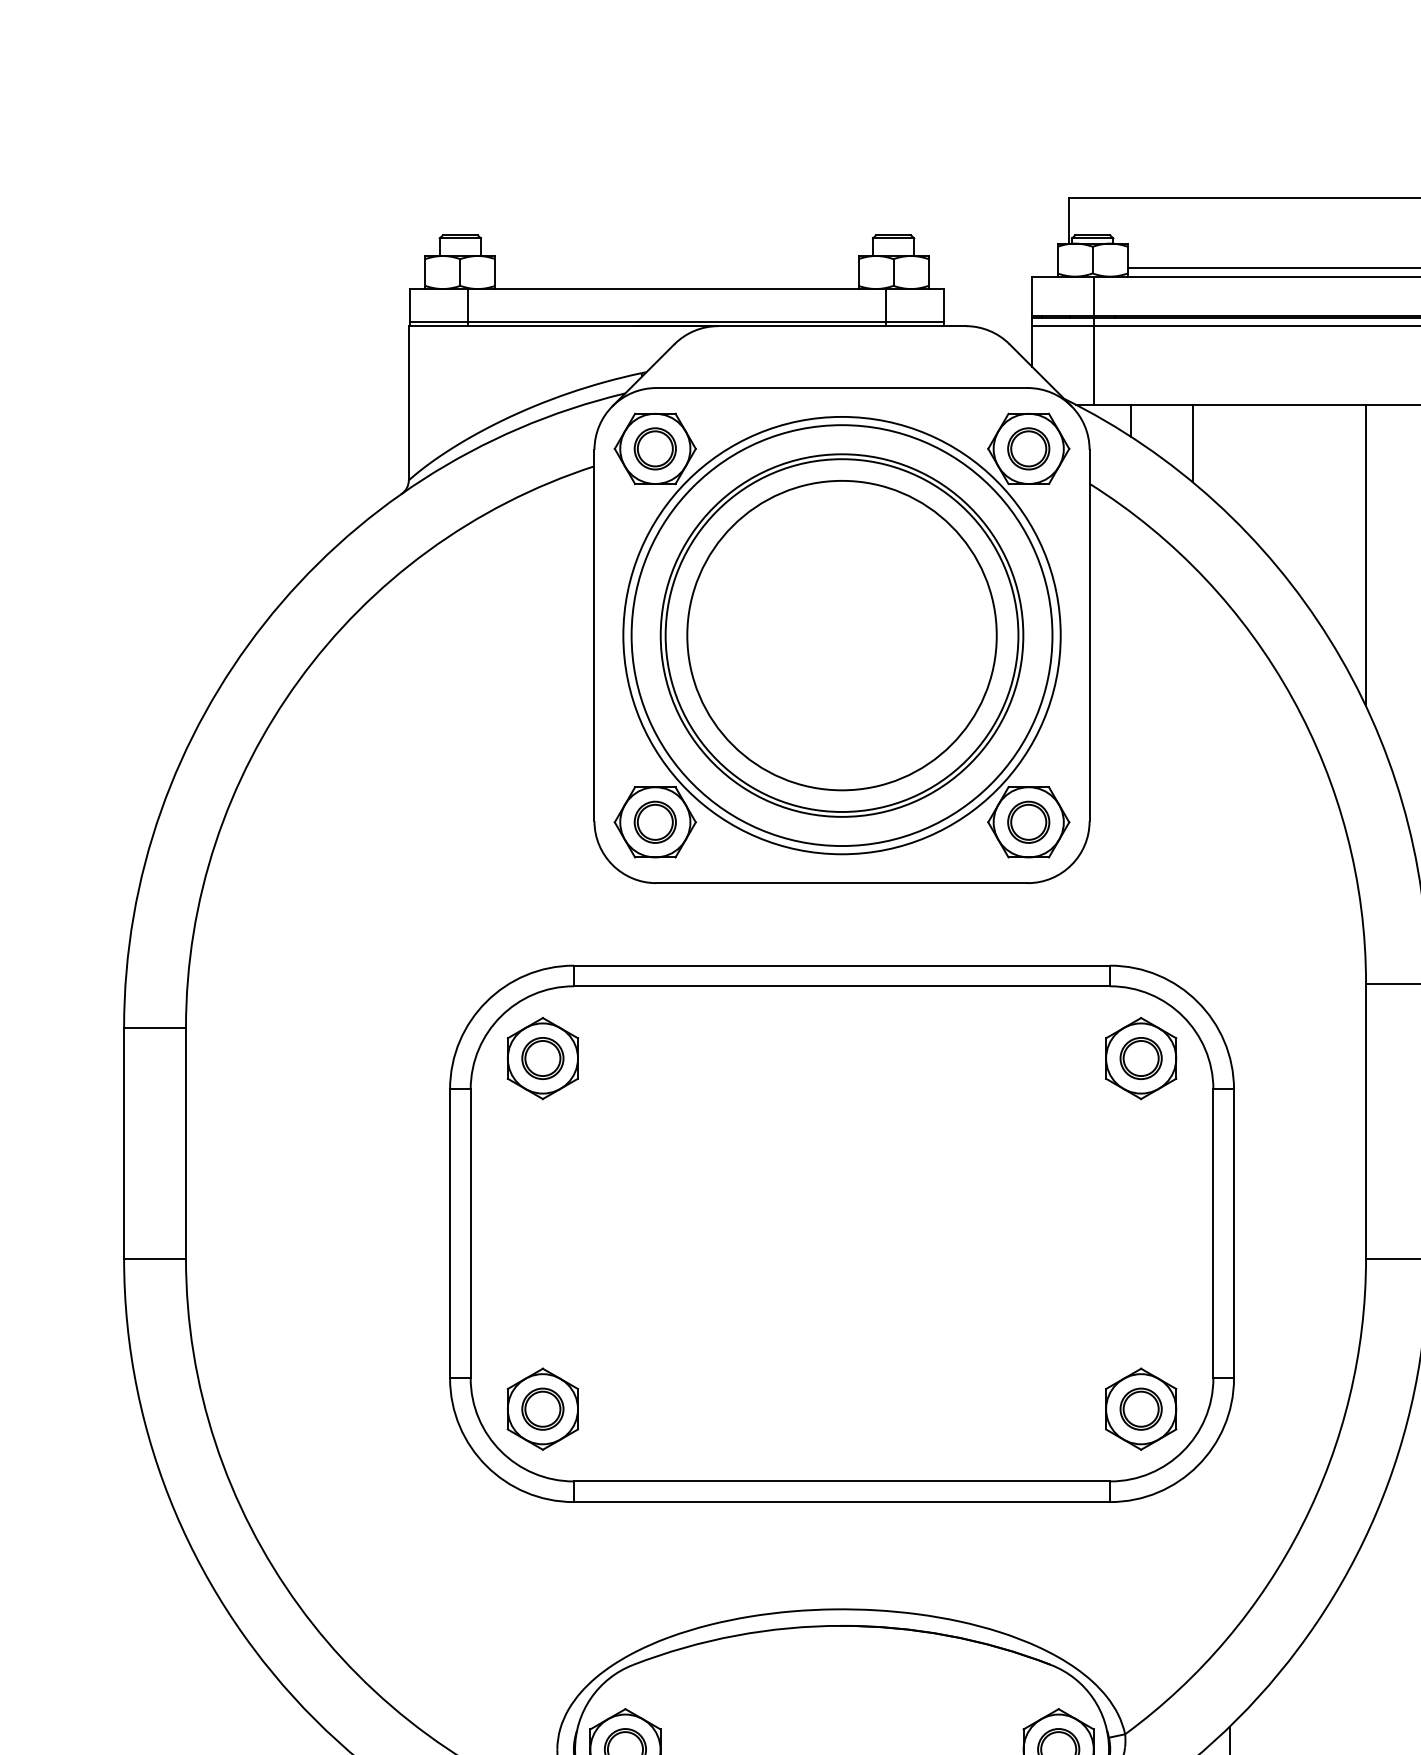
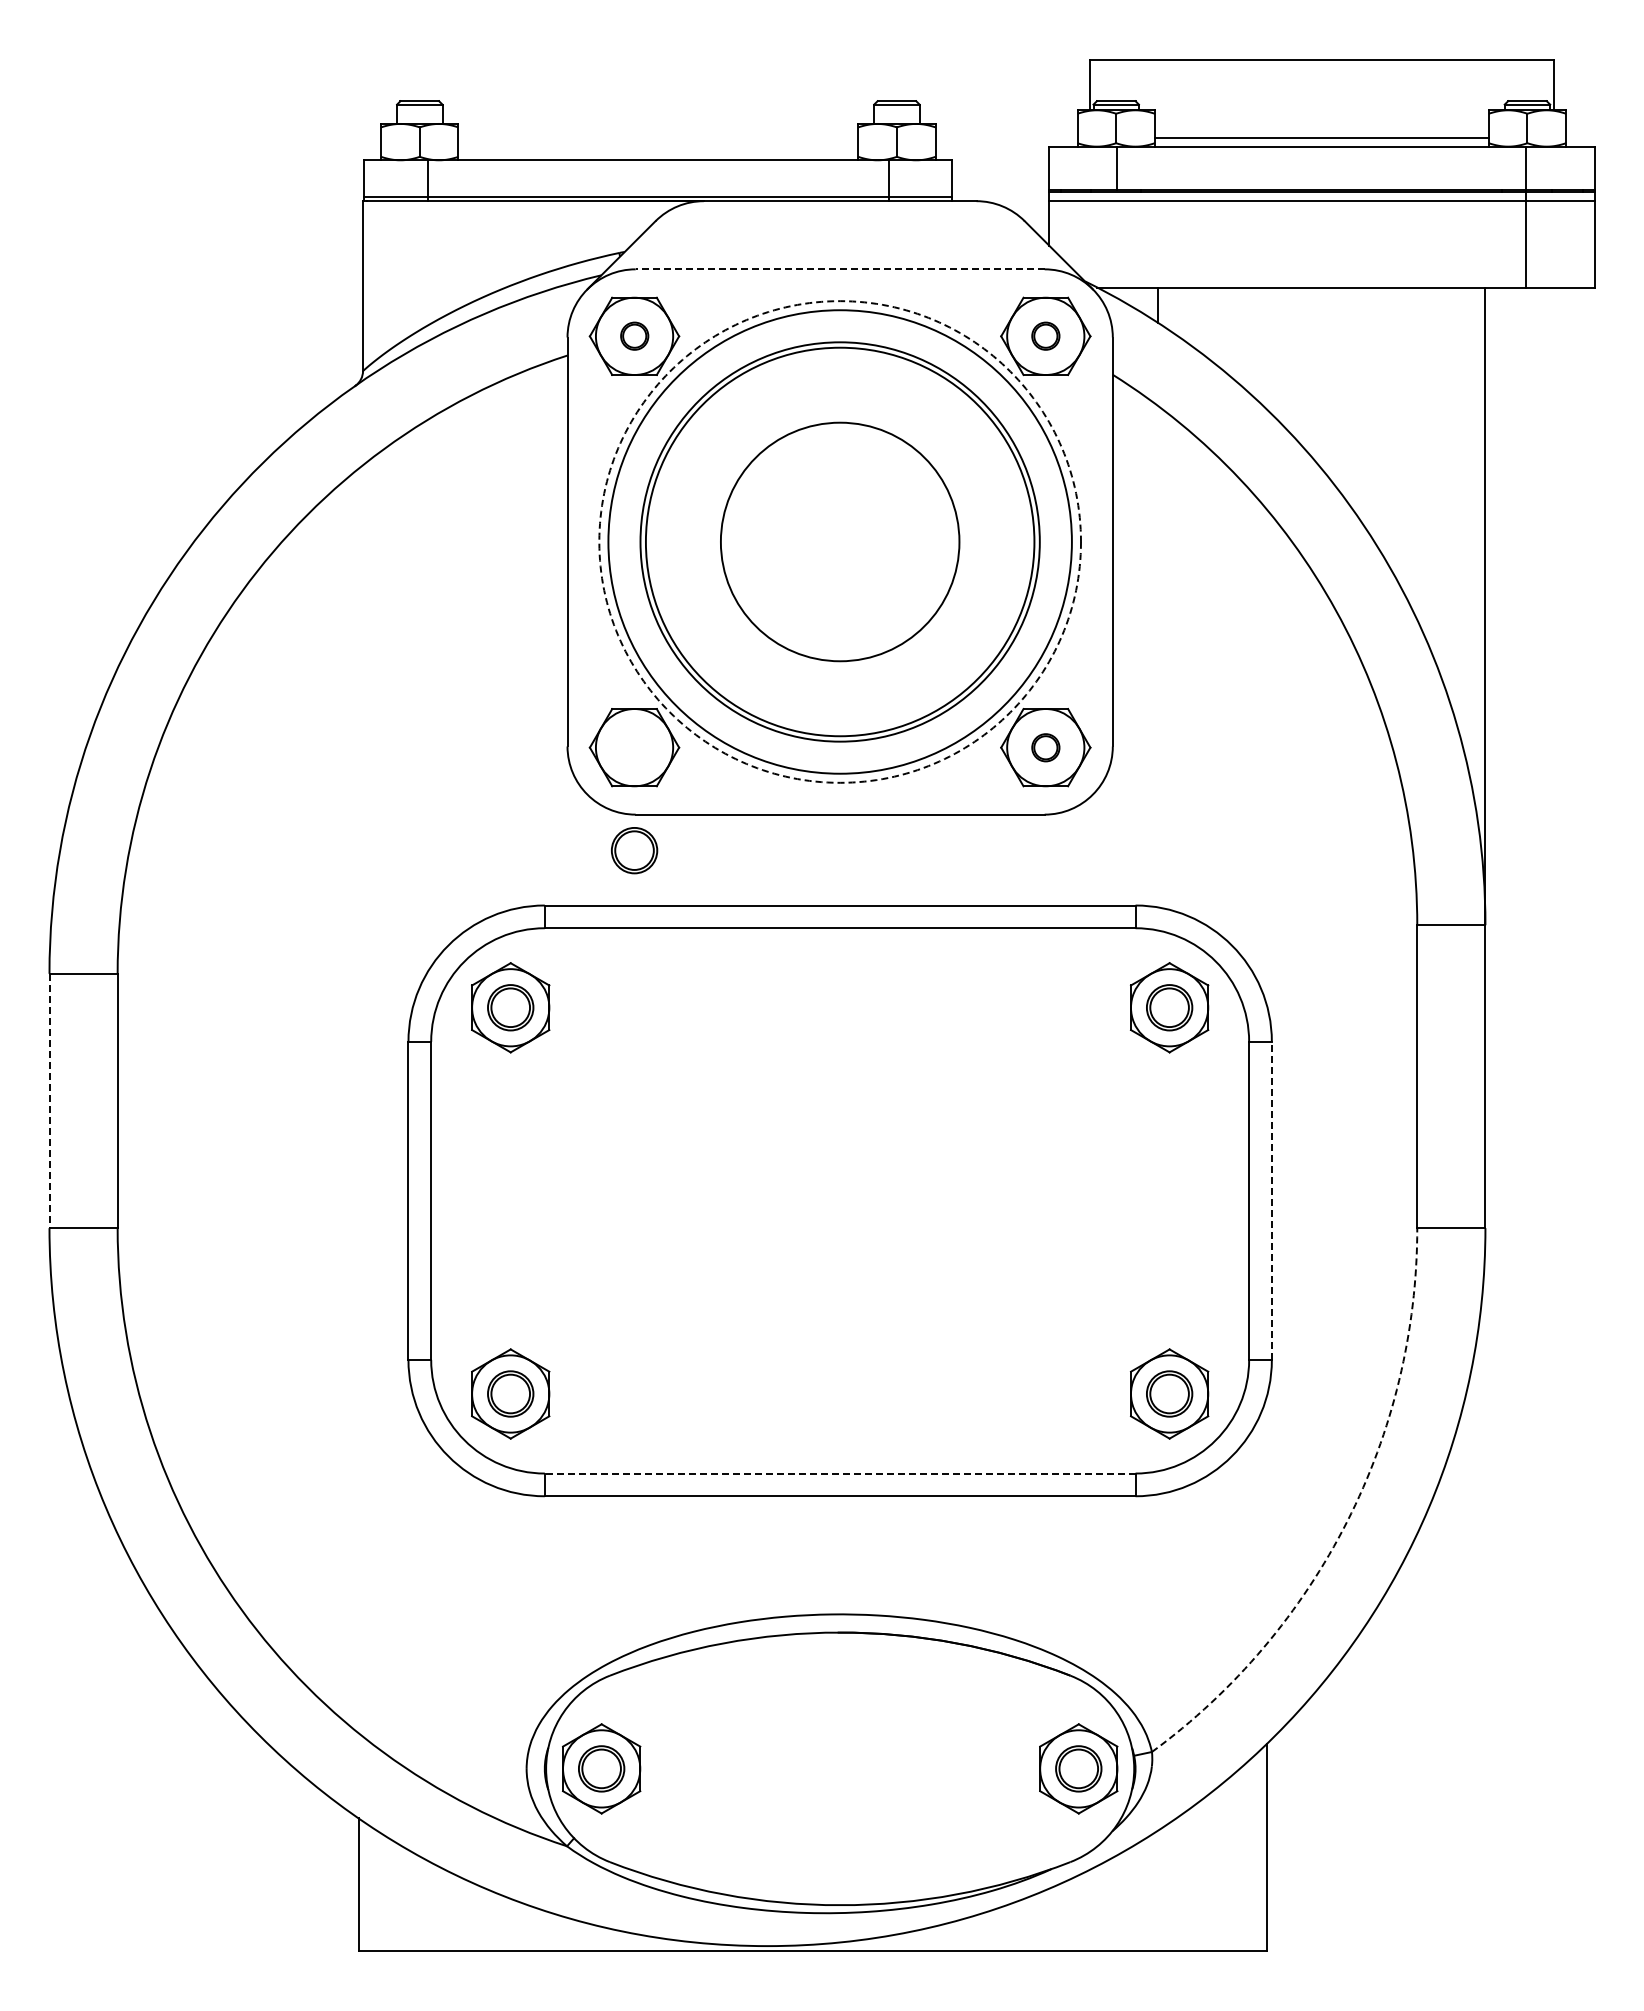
line: (1093, 360) -> (1117, 239), removed
line: (841, 388) -> (839, 269), solid -> dashed
line: (1192, 443) -> (1226, 330), removed
part: (655, 448) -> (634, 335), size x0.6
part: (1028, 448) -> (1045, 335), size x0.6
line: (1366, 555) -> (1417, 453), removed
circle: (841, 635) -> (839, 541), size x0.7
circle: (842, 635) -> (840, 541), solid -> dashed
part: (655, 822) -> (634, 850), moved
part: (1028, 822) -> (1045, 747), size x0.6
line: (124, 1143) -> (49, 1101), solid -> dashed
line: (1233, 1233) -> (1271, 1200), solid -> dashed
line: (841, 1481) -> (839, 1473), solid -> dashed
arc: (1302, 1524) -> (1347, 1521), solid -> dashed

